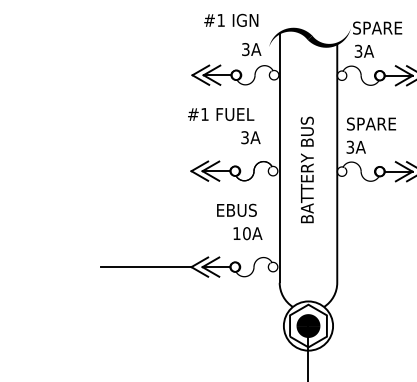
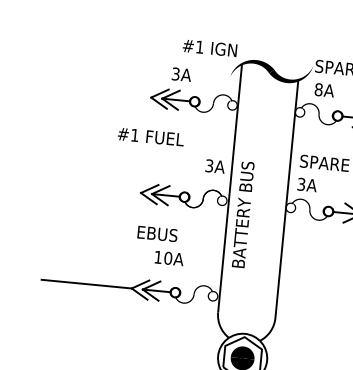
text: (231, 19) -> (210, 47), moved
text: (251, 49) -> (181, 74), moved
text: (358, 50) -> (318, 88), 3A -> 8A
text: (221, 114) -> (151, 137), moved
text: (250, 137) -> (214, 166), moved
text: (306, 169) -> (242, 214), moved
text: (236, 209) -> (157, 233), moved
text: (247, 233) -> (168, 258), moved

